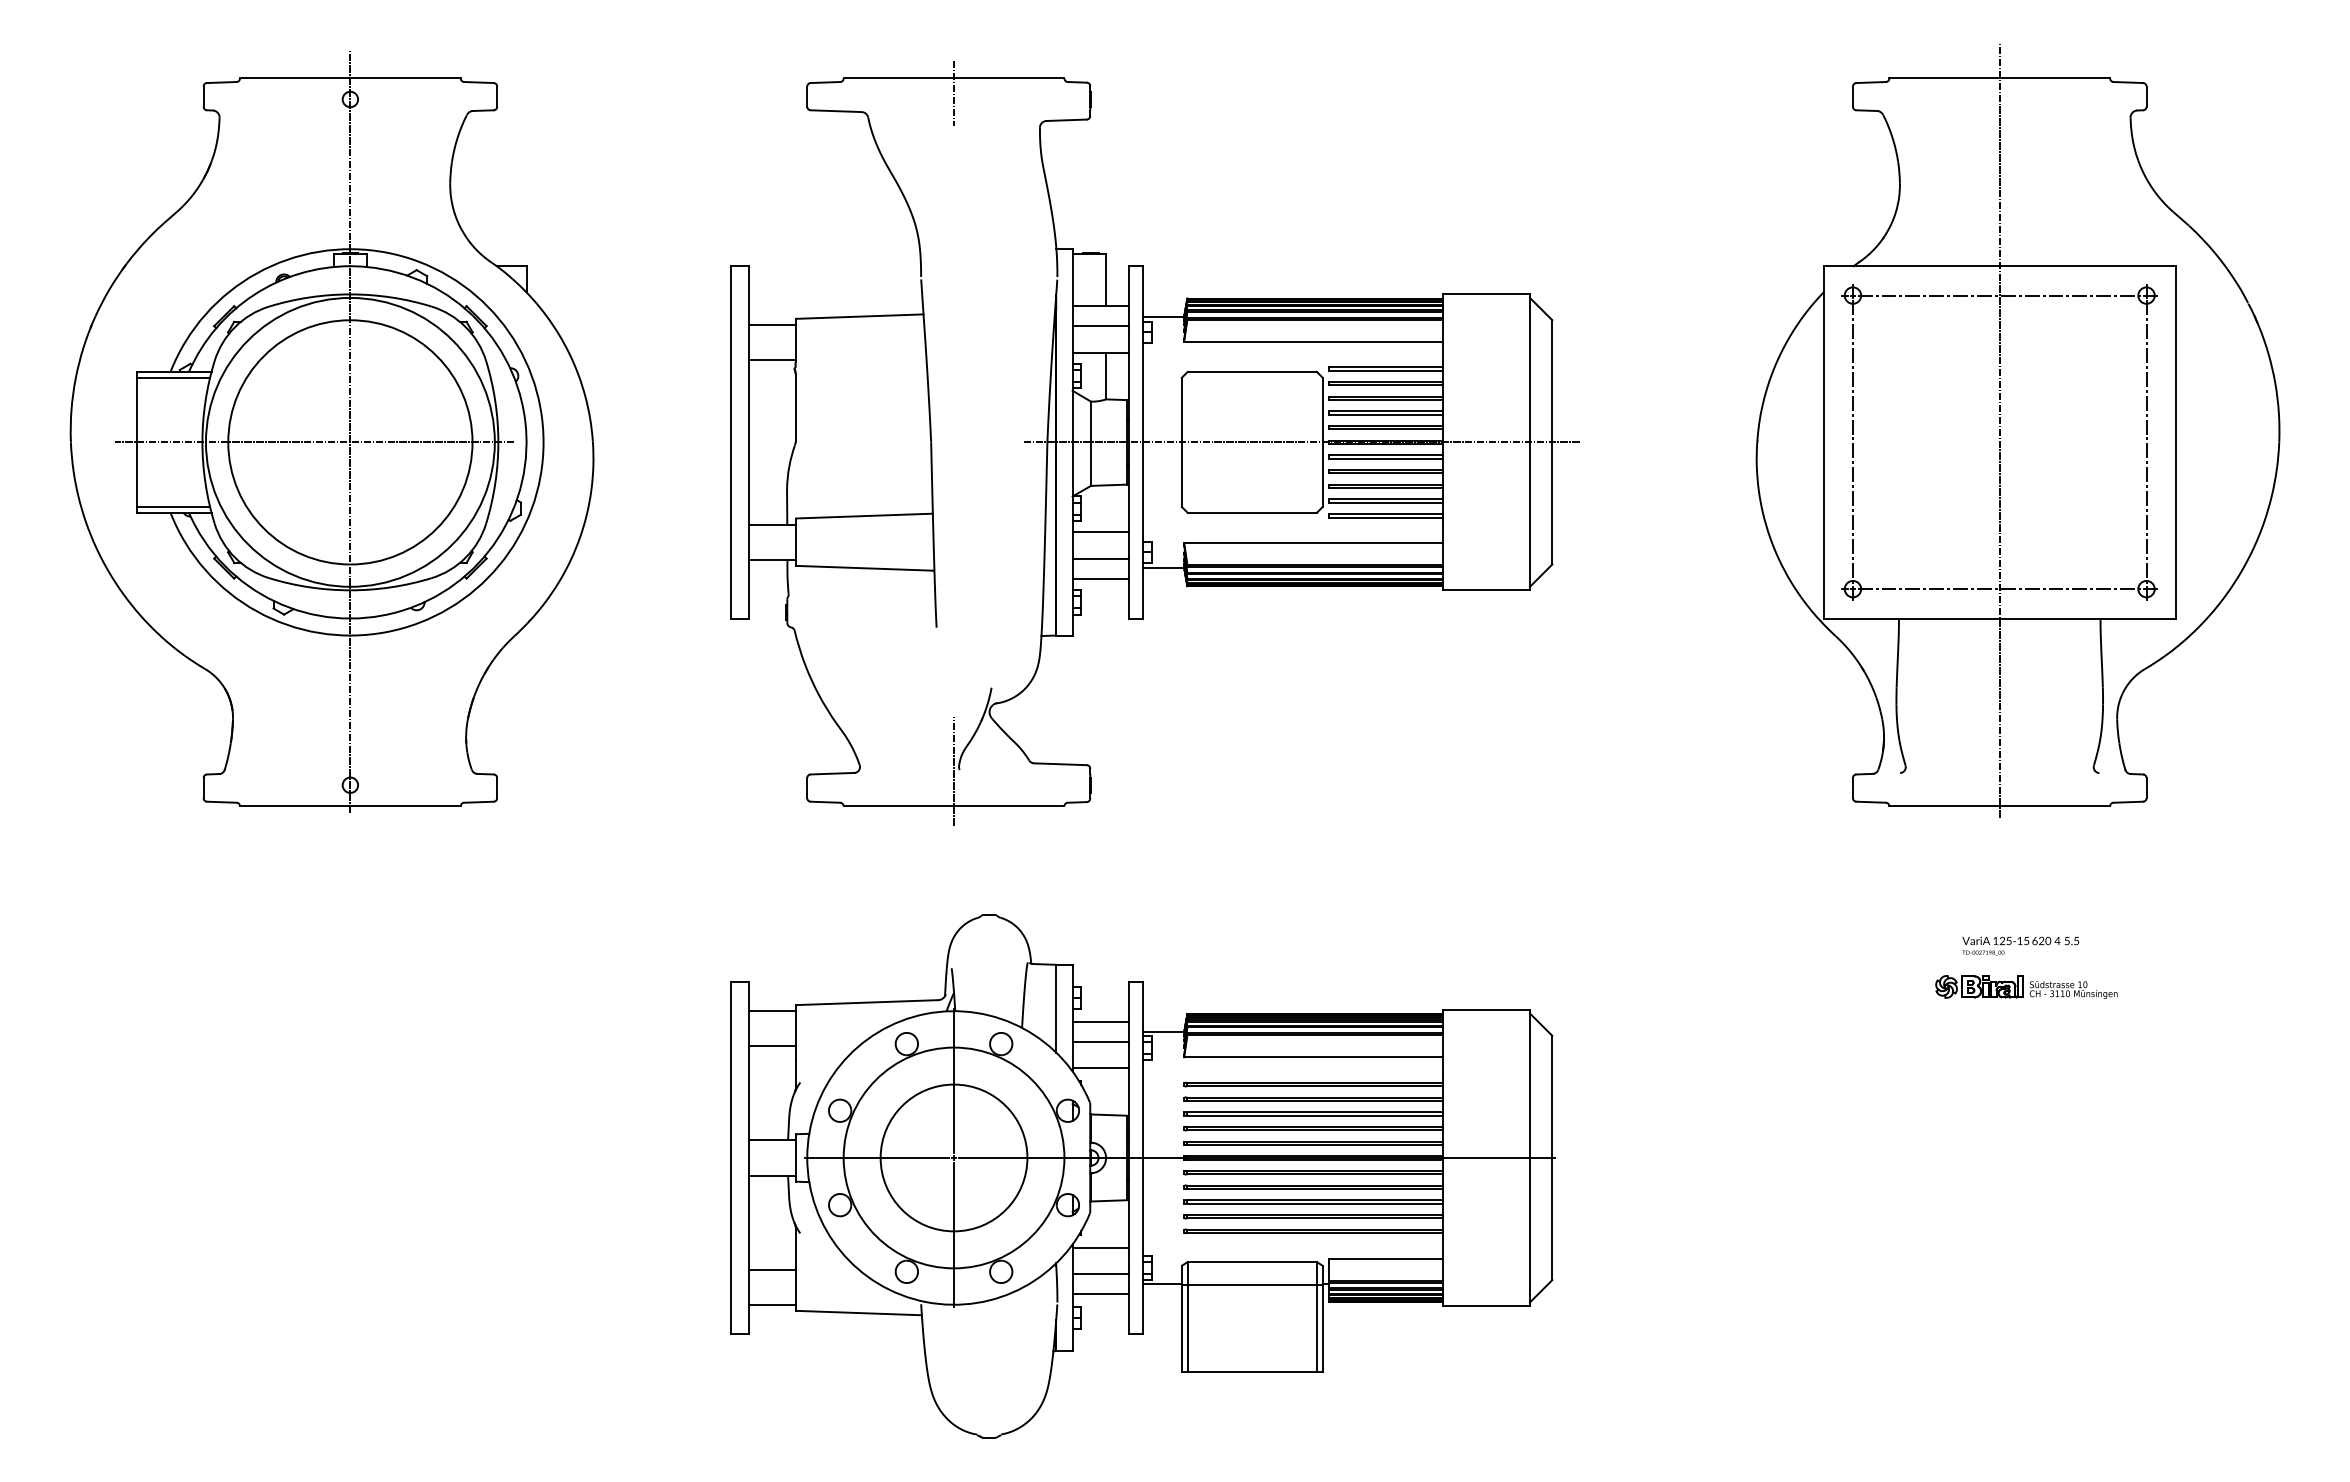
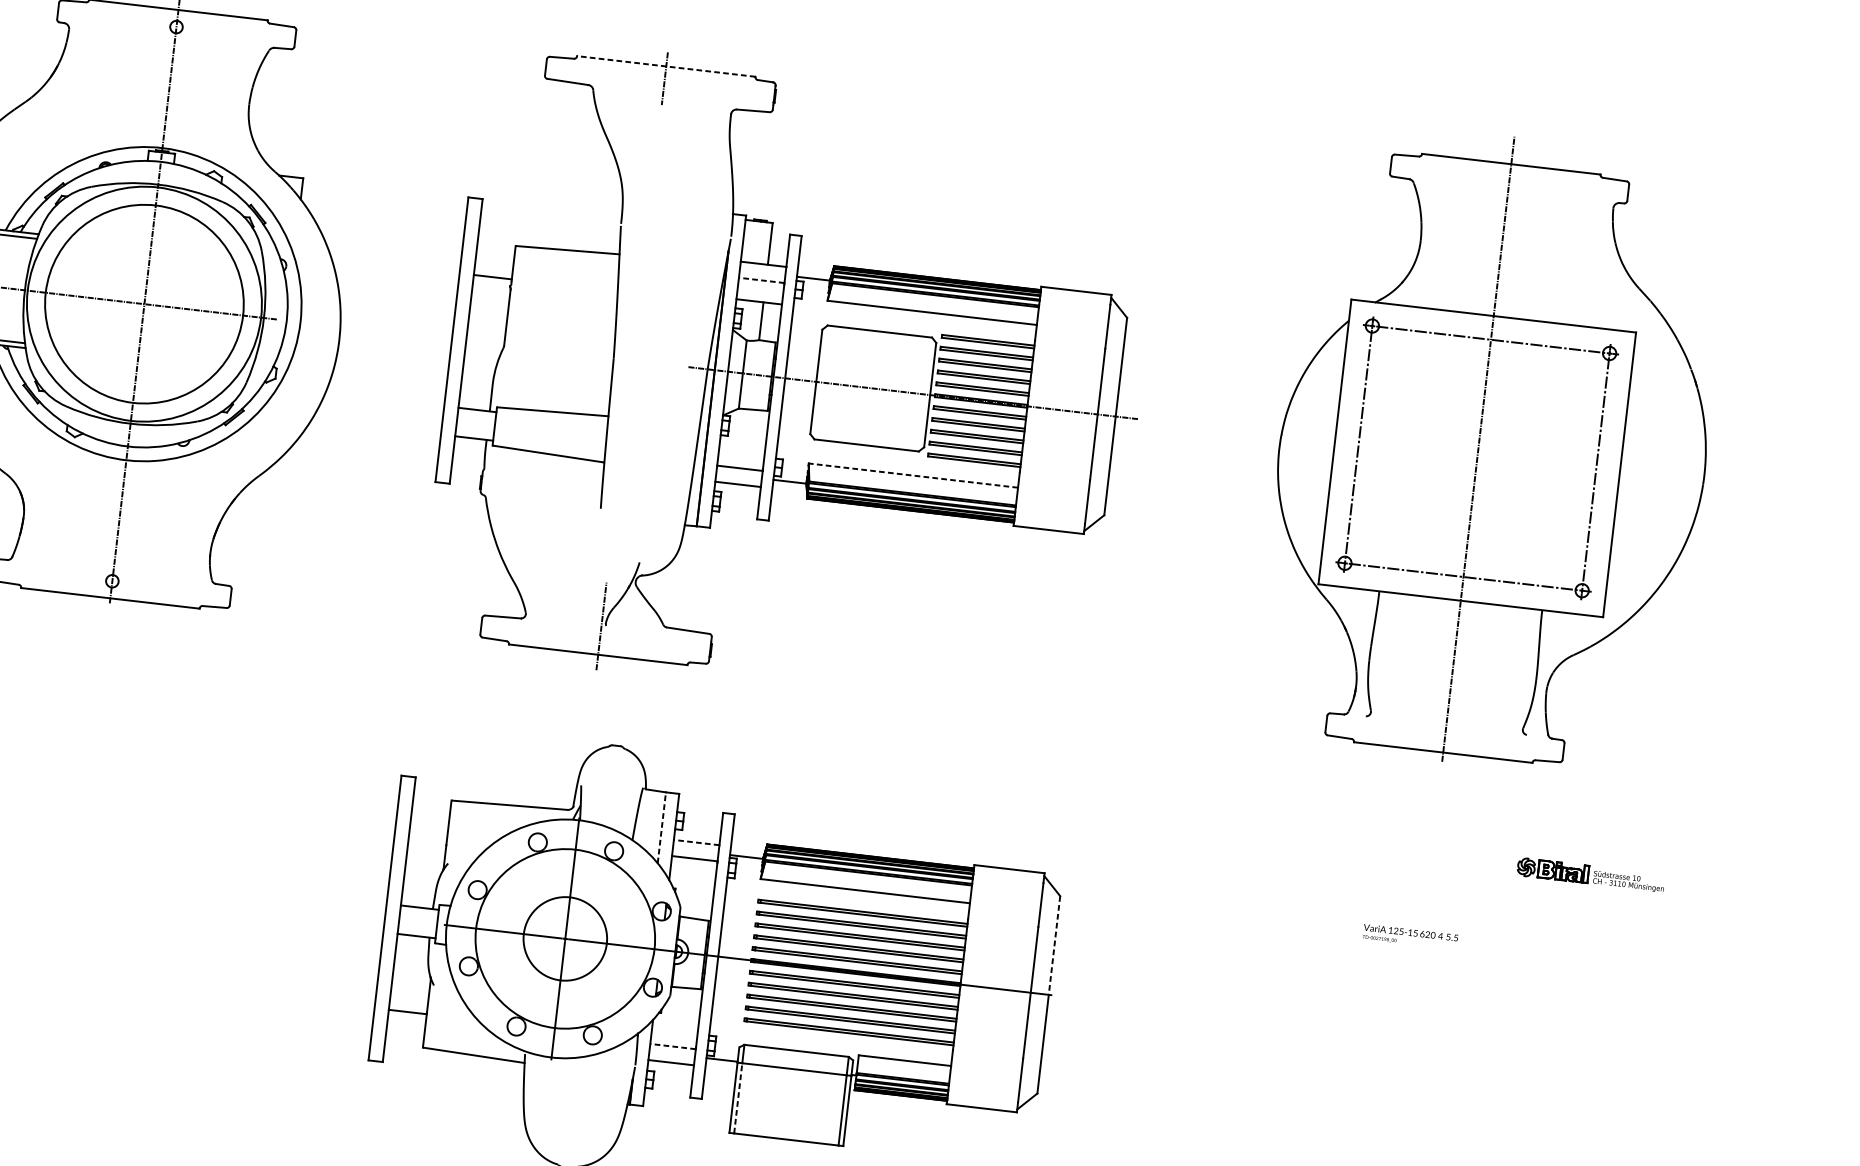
line: (953, 78) -> (665, 66), solid -> dashed
line: (771, 324) -> (495, 248), removed
line: (1100, 326) -> (761, 280), solid -> dashed
line: (1100, 532) -> (742, 447), removed
line: (1313, 543) -> (913, 475), solid -> dashed
text: (2020, 945) -> (1410, 936), moved
part: (2026, 986) -> (1591, 874), moved
line: (1056, 1008) -> (662, 827), solid -> dashed
line: (771, 1011) -> (431, 803), removed
line: (1100, 1021) -> (696, 842), solid -> dashed
line: (771, 1046) -> (428, 831), removed
line: (1100, 1068) -> (692, 880), removed
line: (1552, 1097) -> (1054, 945), solid -> dashed
circle: (953, 1157) -> (564, 938), size x0.7
line: (1100, 1247) -> (675, 1024), removed
line: (1100, 1274) -> (672, 1046), solid -> dashed
line: (771, 1304) -> (404, 1040), removed
line: (1187, 1327) -> (738, 1097), solid -> dashed

